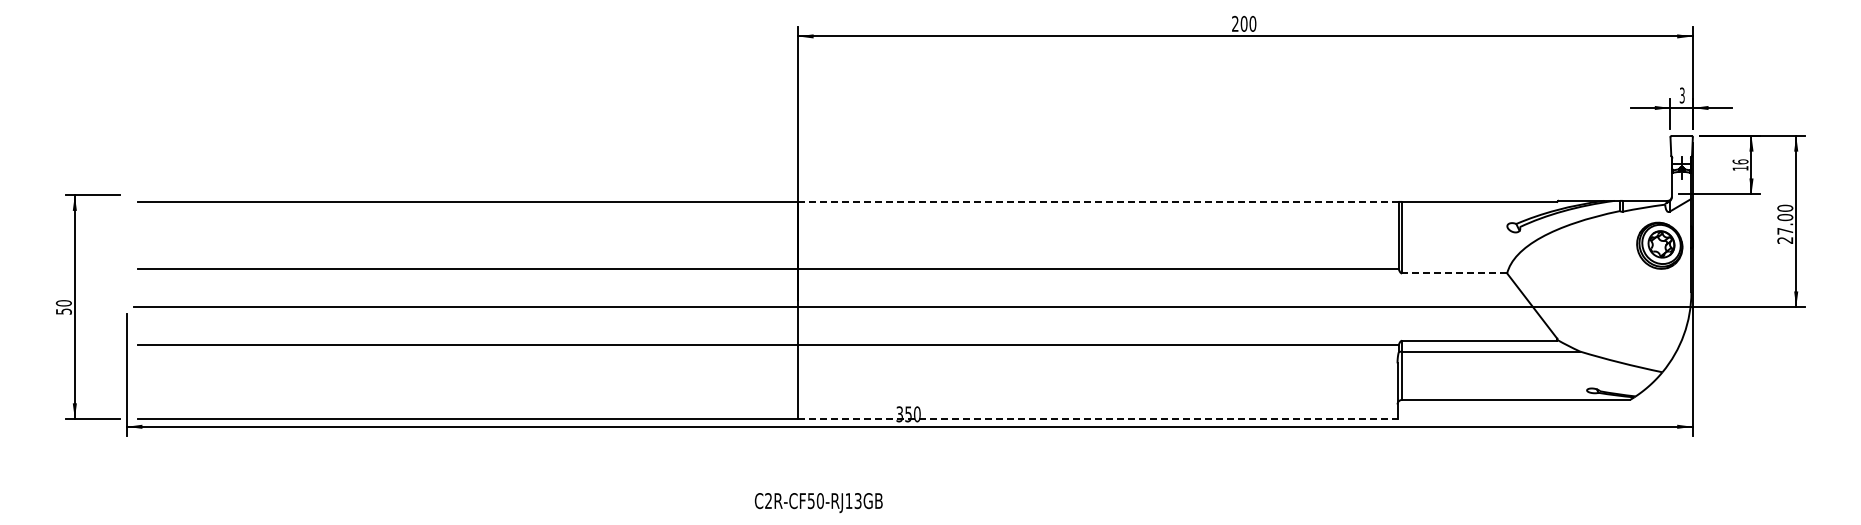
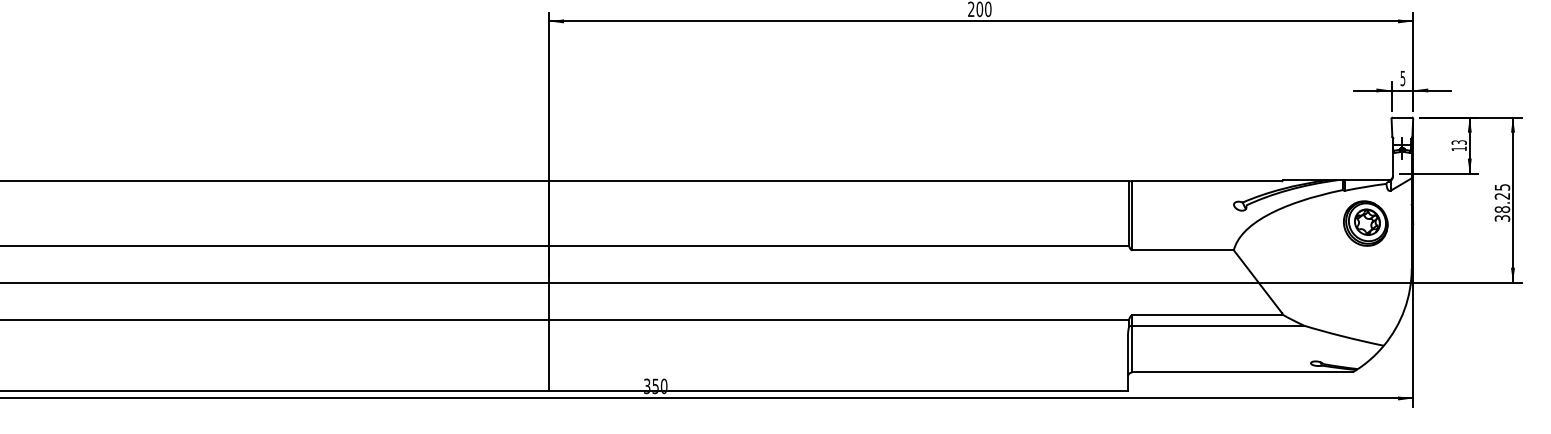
text: (1682, 94) -> (1403, 77), 3 -> 5
text: (1740, 161) -> (1459, 142), 16 -> 13
line: (1097, 201) -> (838, 180), dashed -> solid
text: (1785, 223) -> (1502, 202), 27.00 -> 38.25
part: (1659, 245) -> (1365, 223), moved
line: (1454, 273) -> (1182, 250), dashed -> solid
line: (1097, 418) -> (838, 390), dashed -> solid

